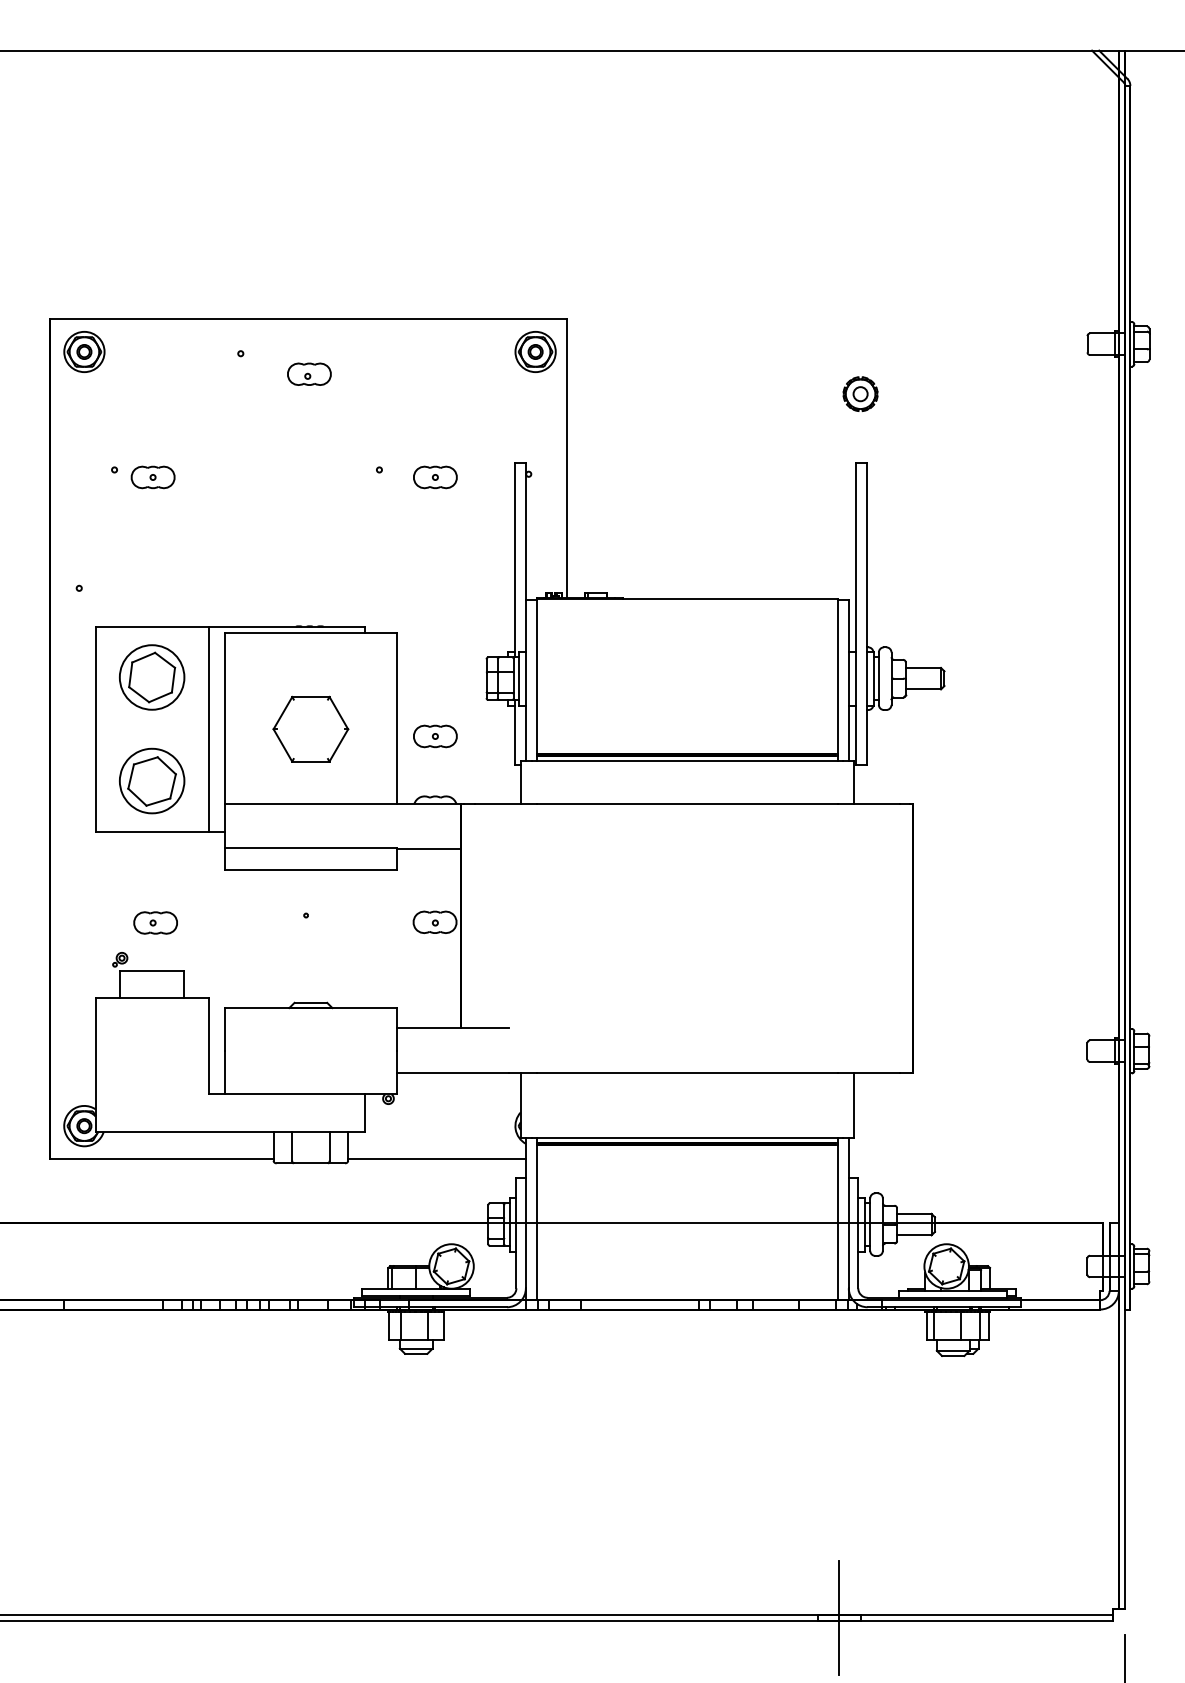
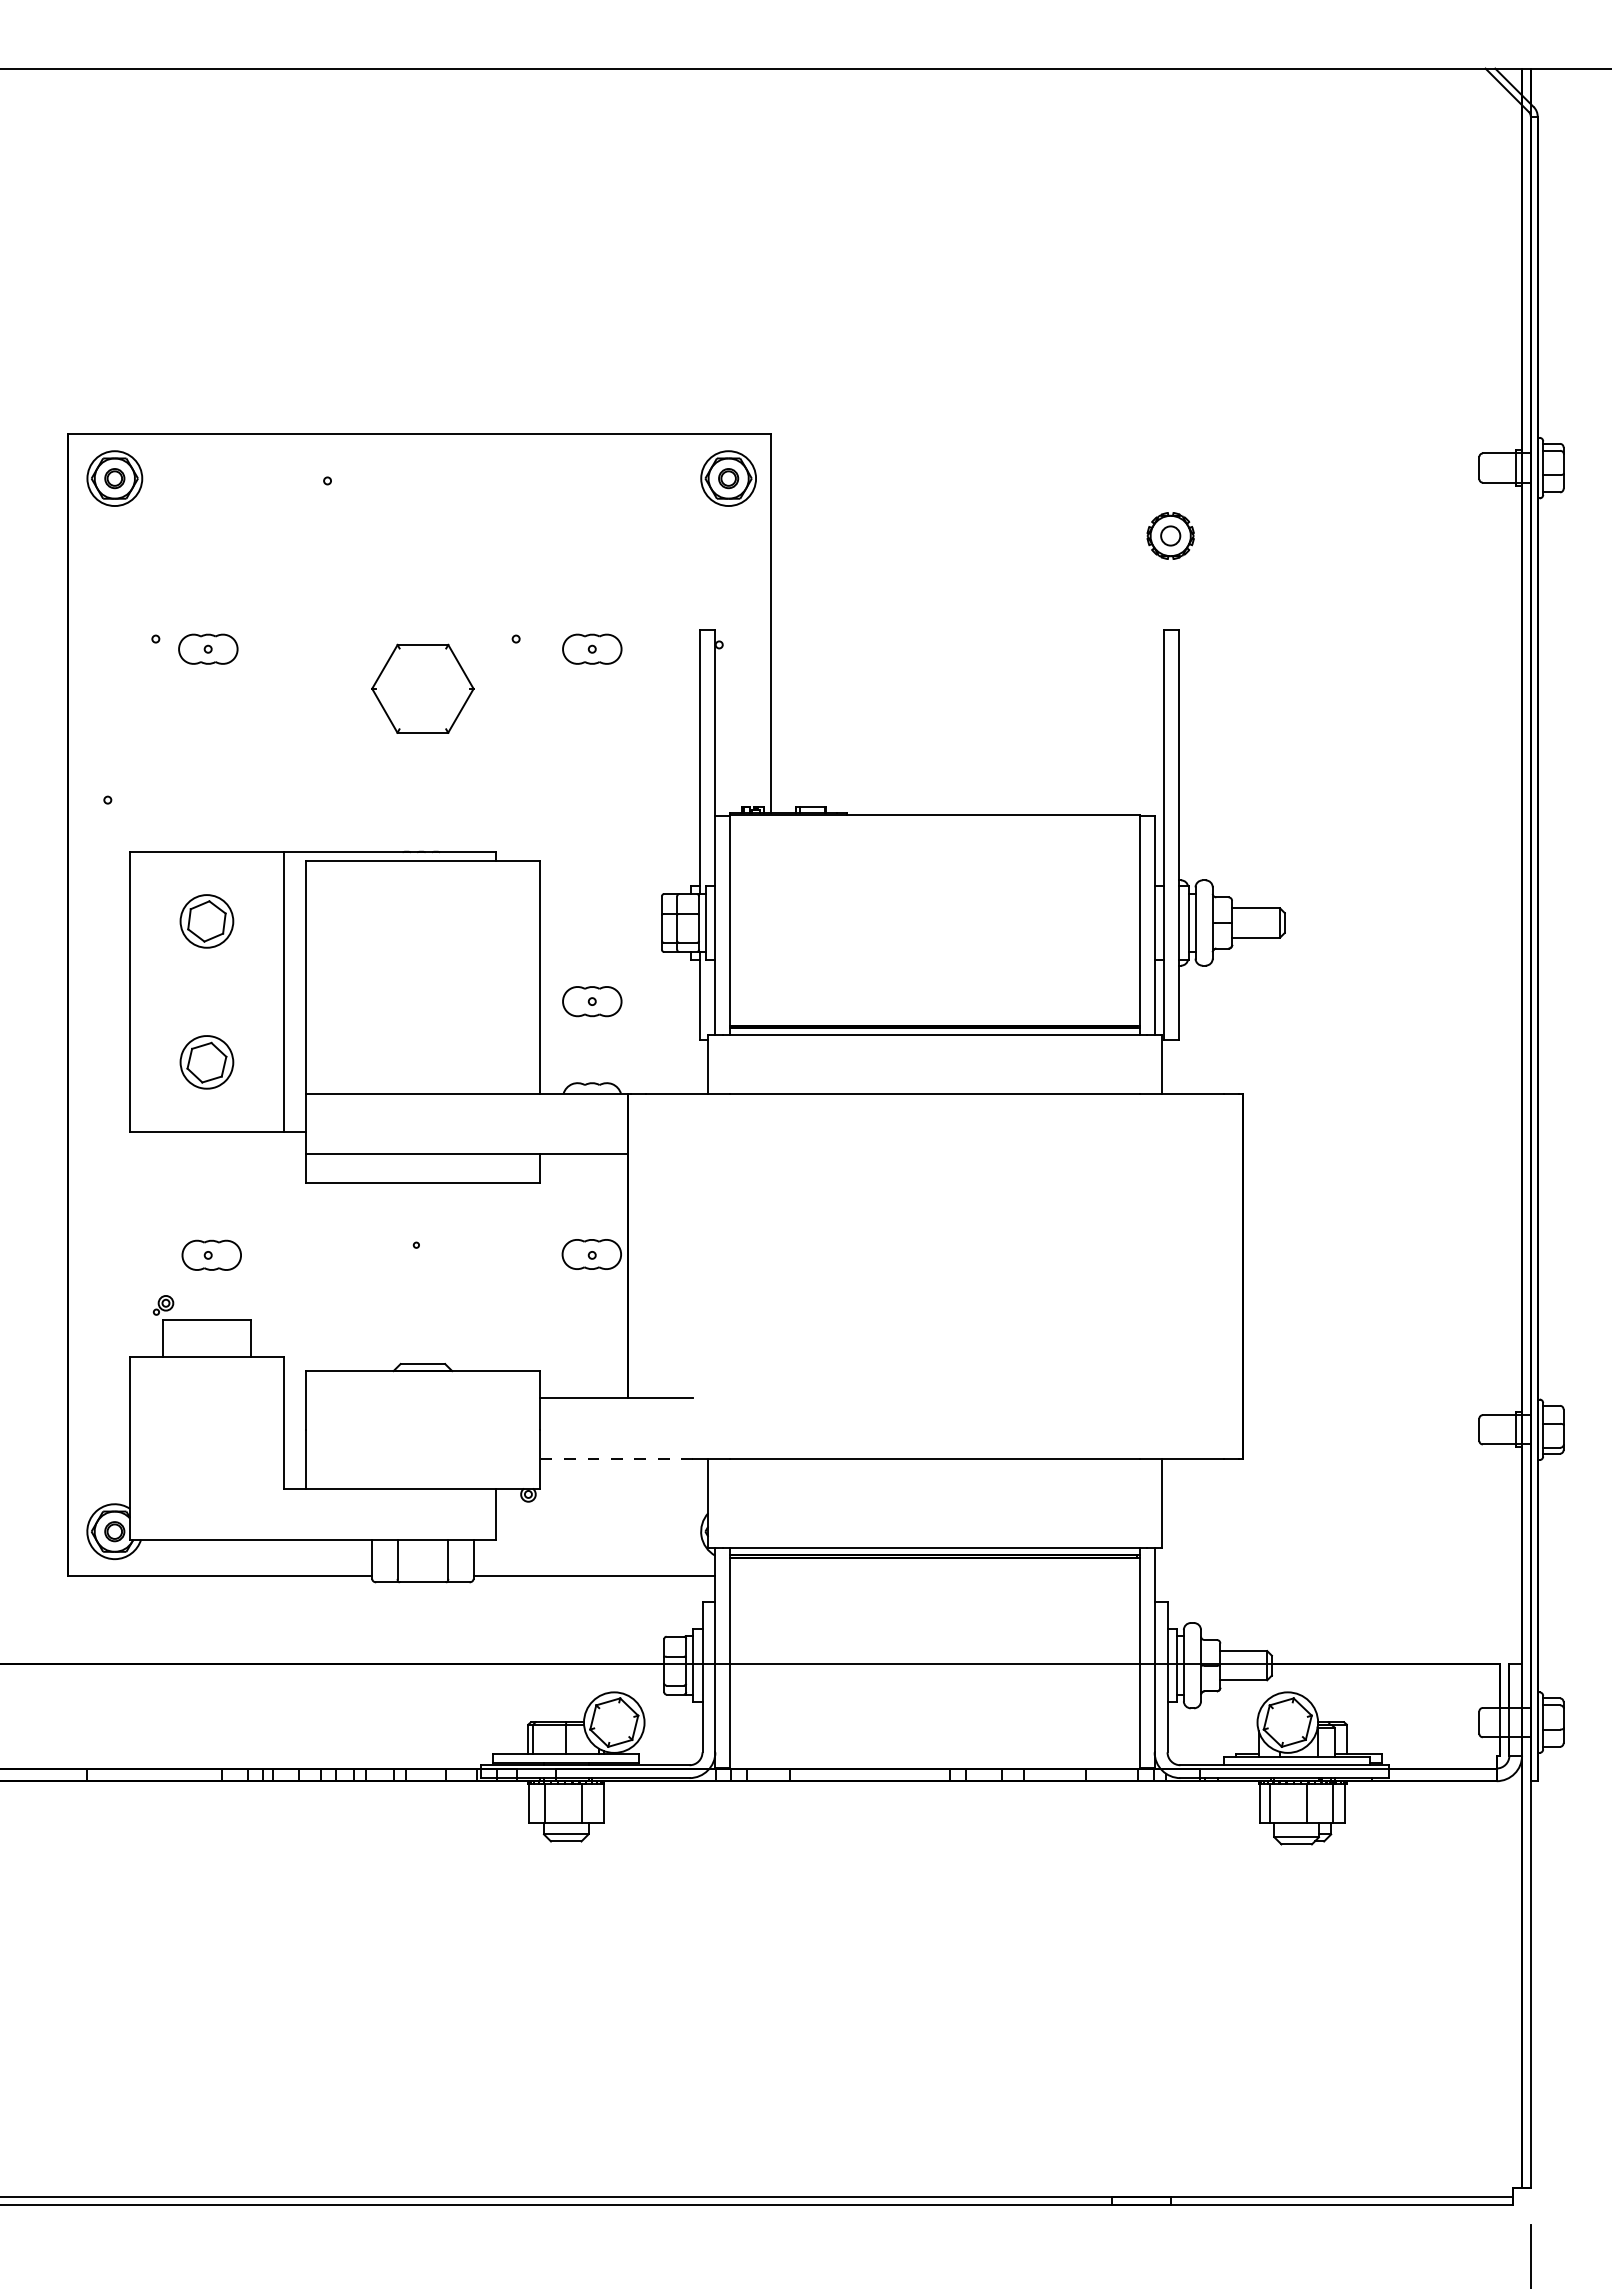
part: (309, 373) -> (420, 508), removed
part: (151, 677) -> (206, 921), size x0.6
part: (310, 729) -> (422, 688), moved
part: (151, 781) -> (206, 1062), size x0.6
line: (453, 1073) -> (616, 1459), solid -> dashed
line: (839, 1617) -> (1141, 2200), removed

